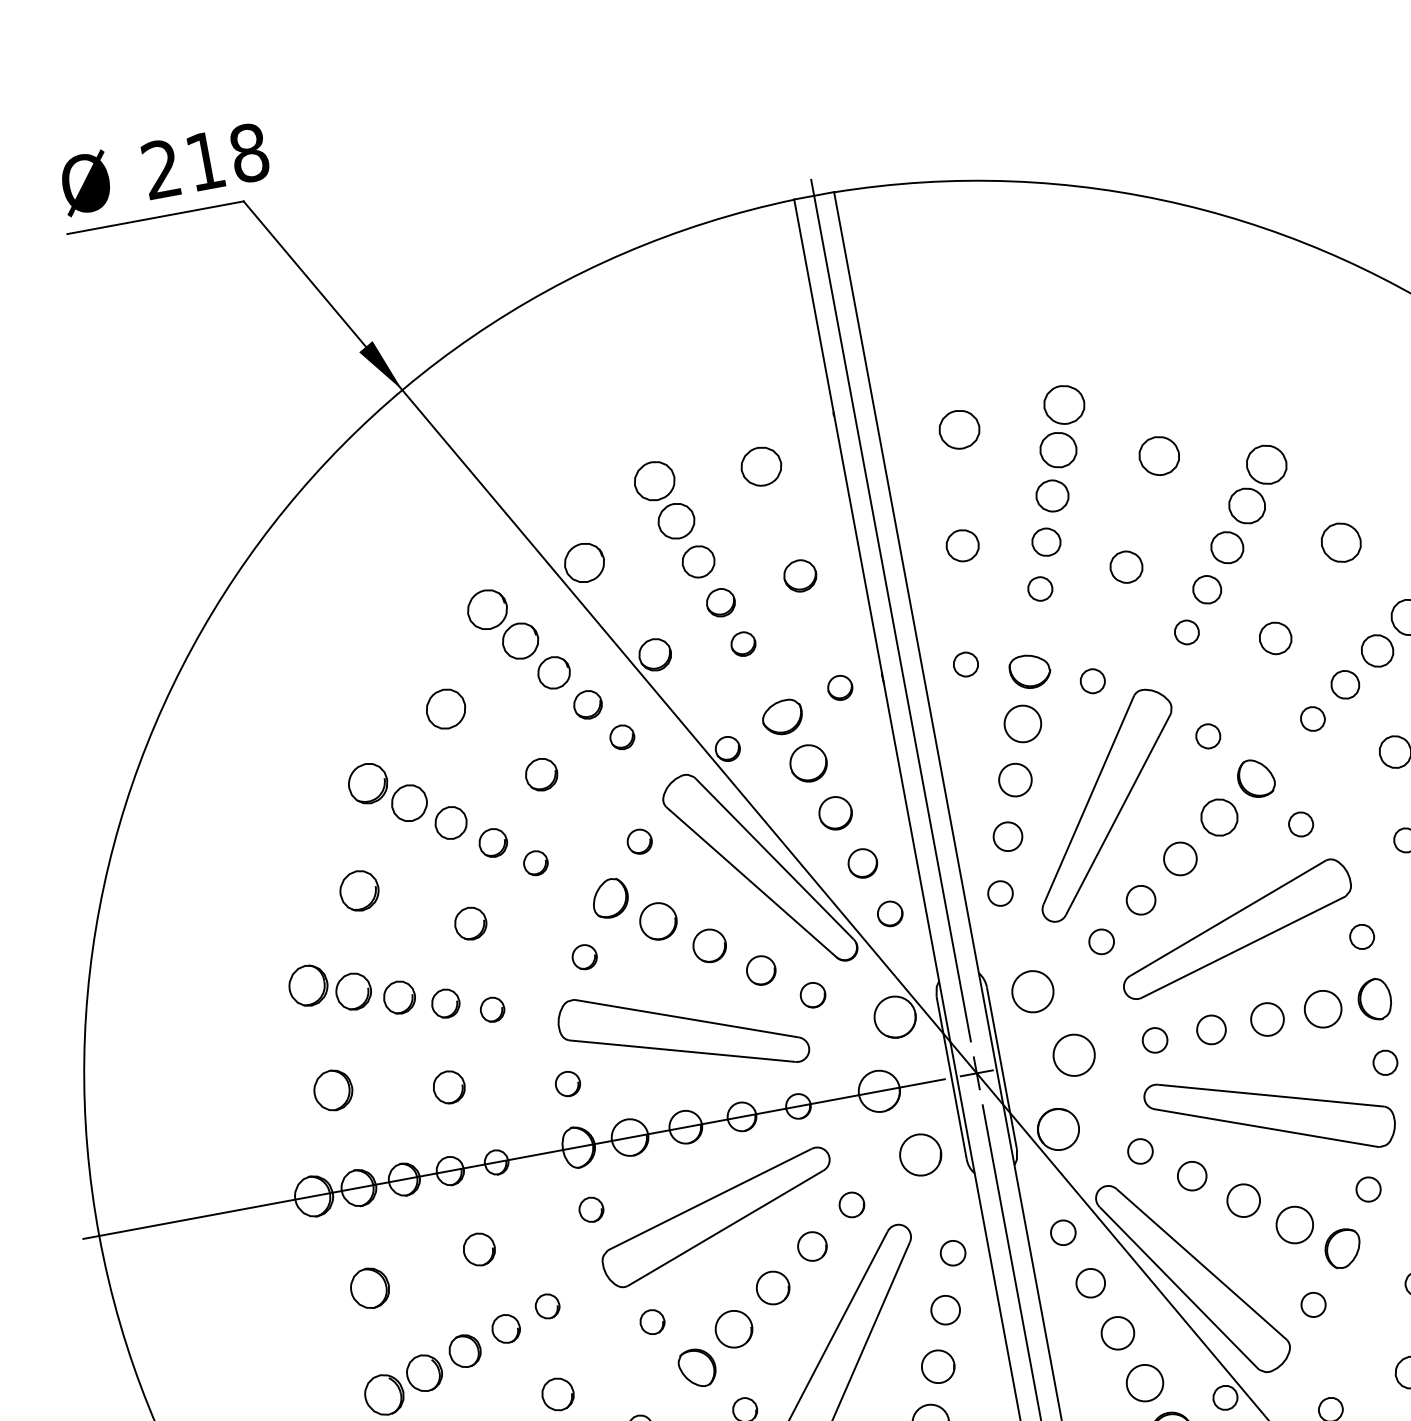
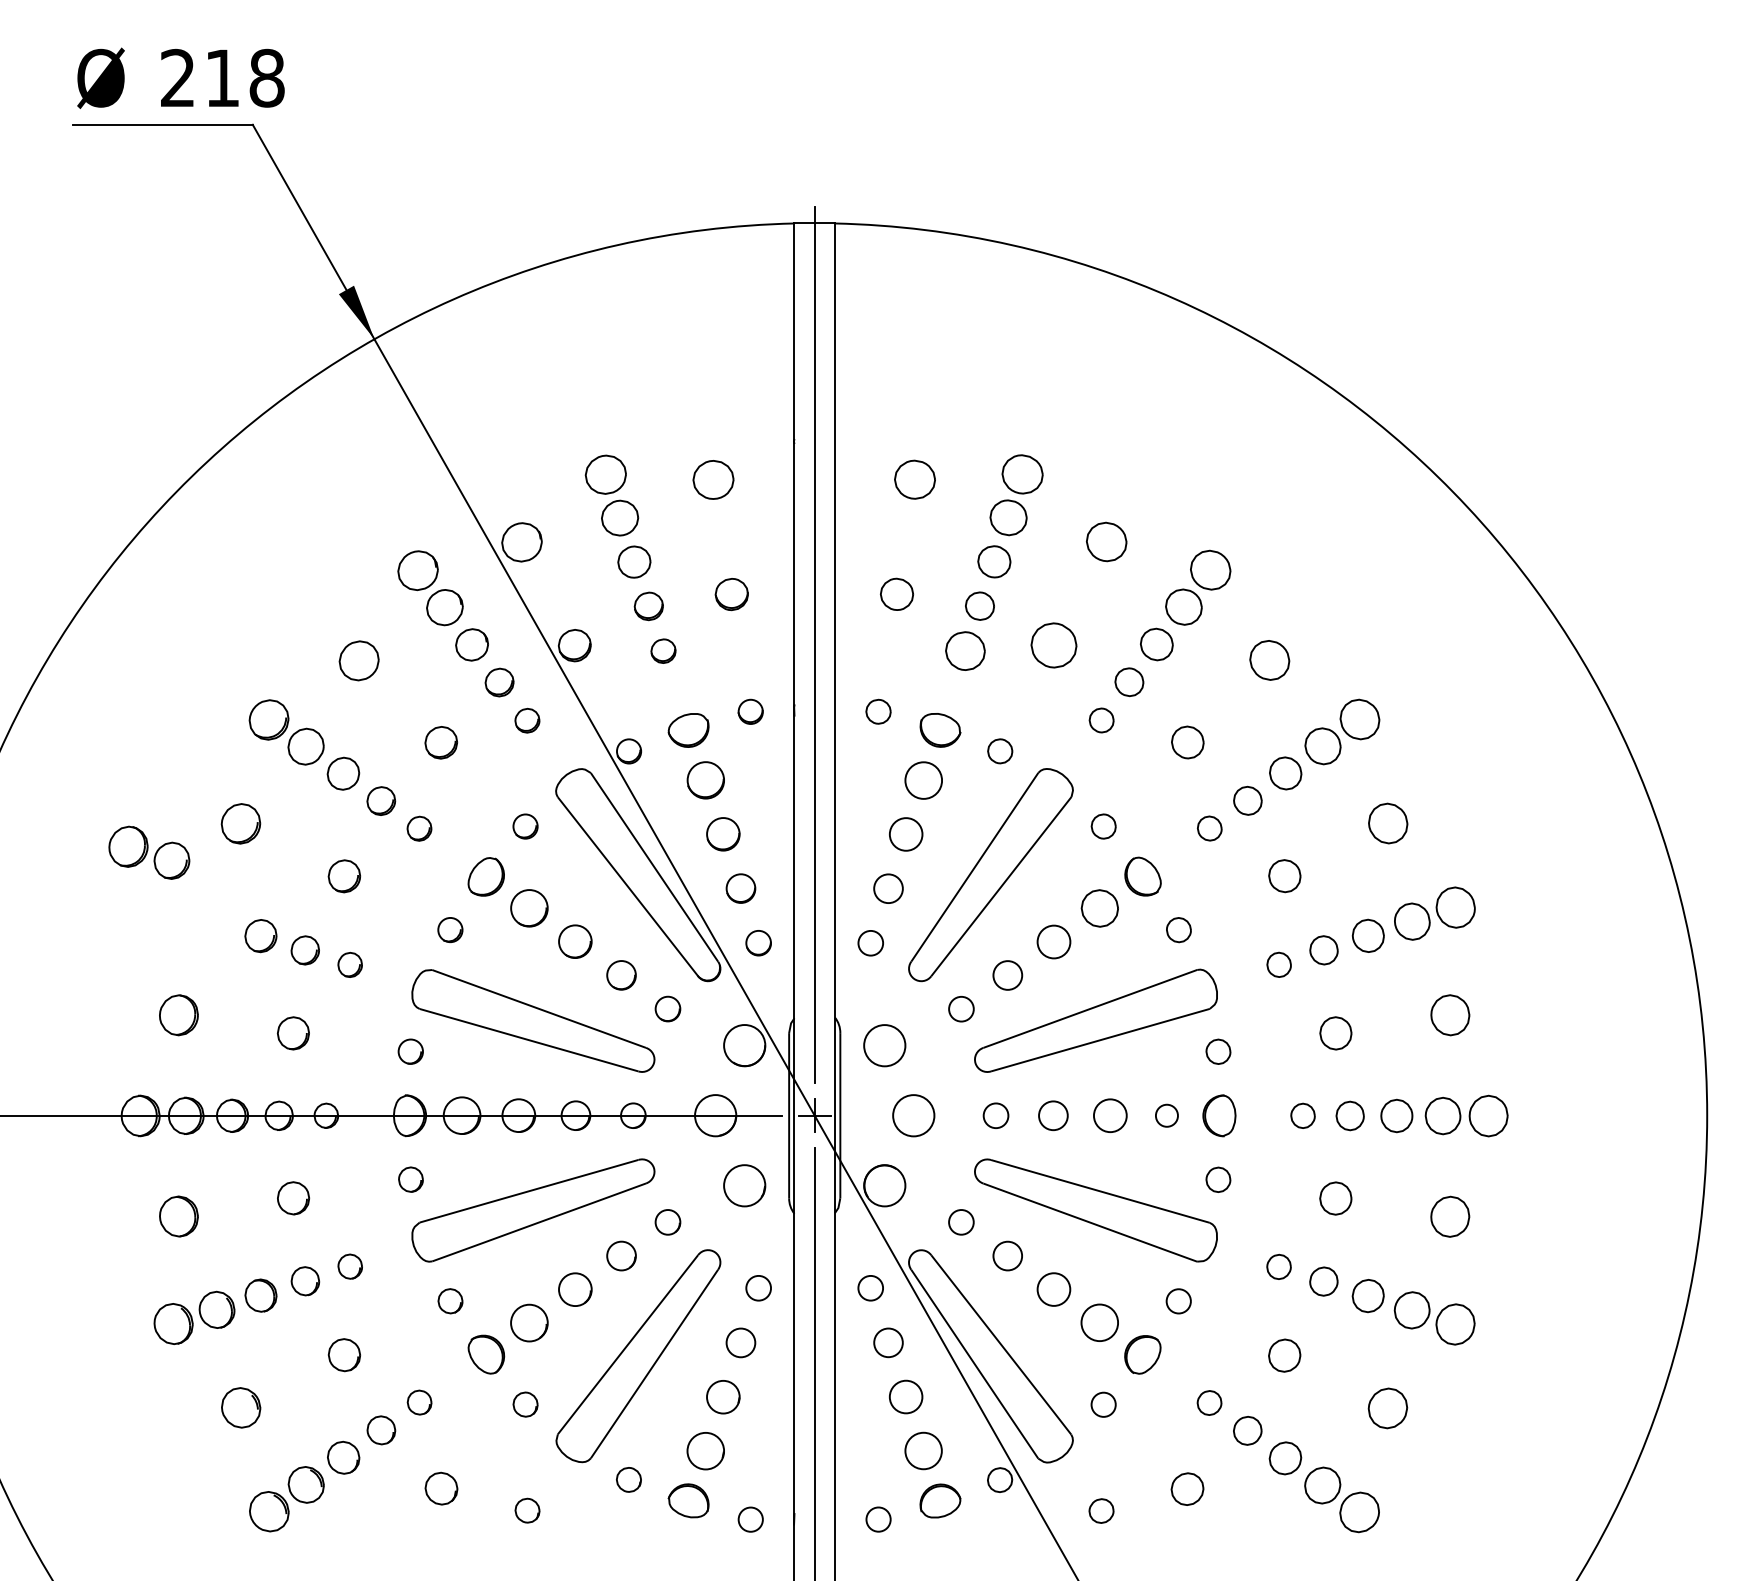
part: (1126, 566) -> (1054, 644), size x1.4
part: (1040, 588) -> (965, 650), size x1.6
part: (330, 987) -> (149, 852), moved
circle: (1322, 1009) -> (1166, 1115), size x0.6

